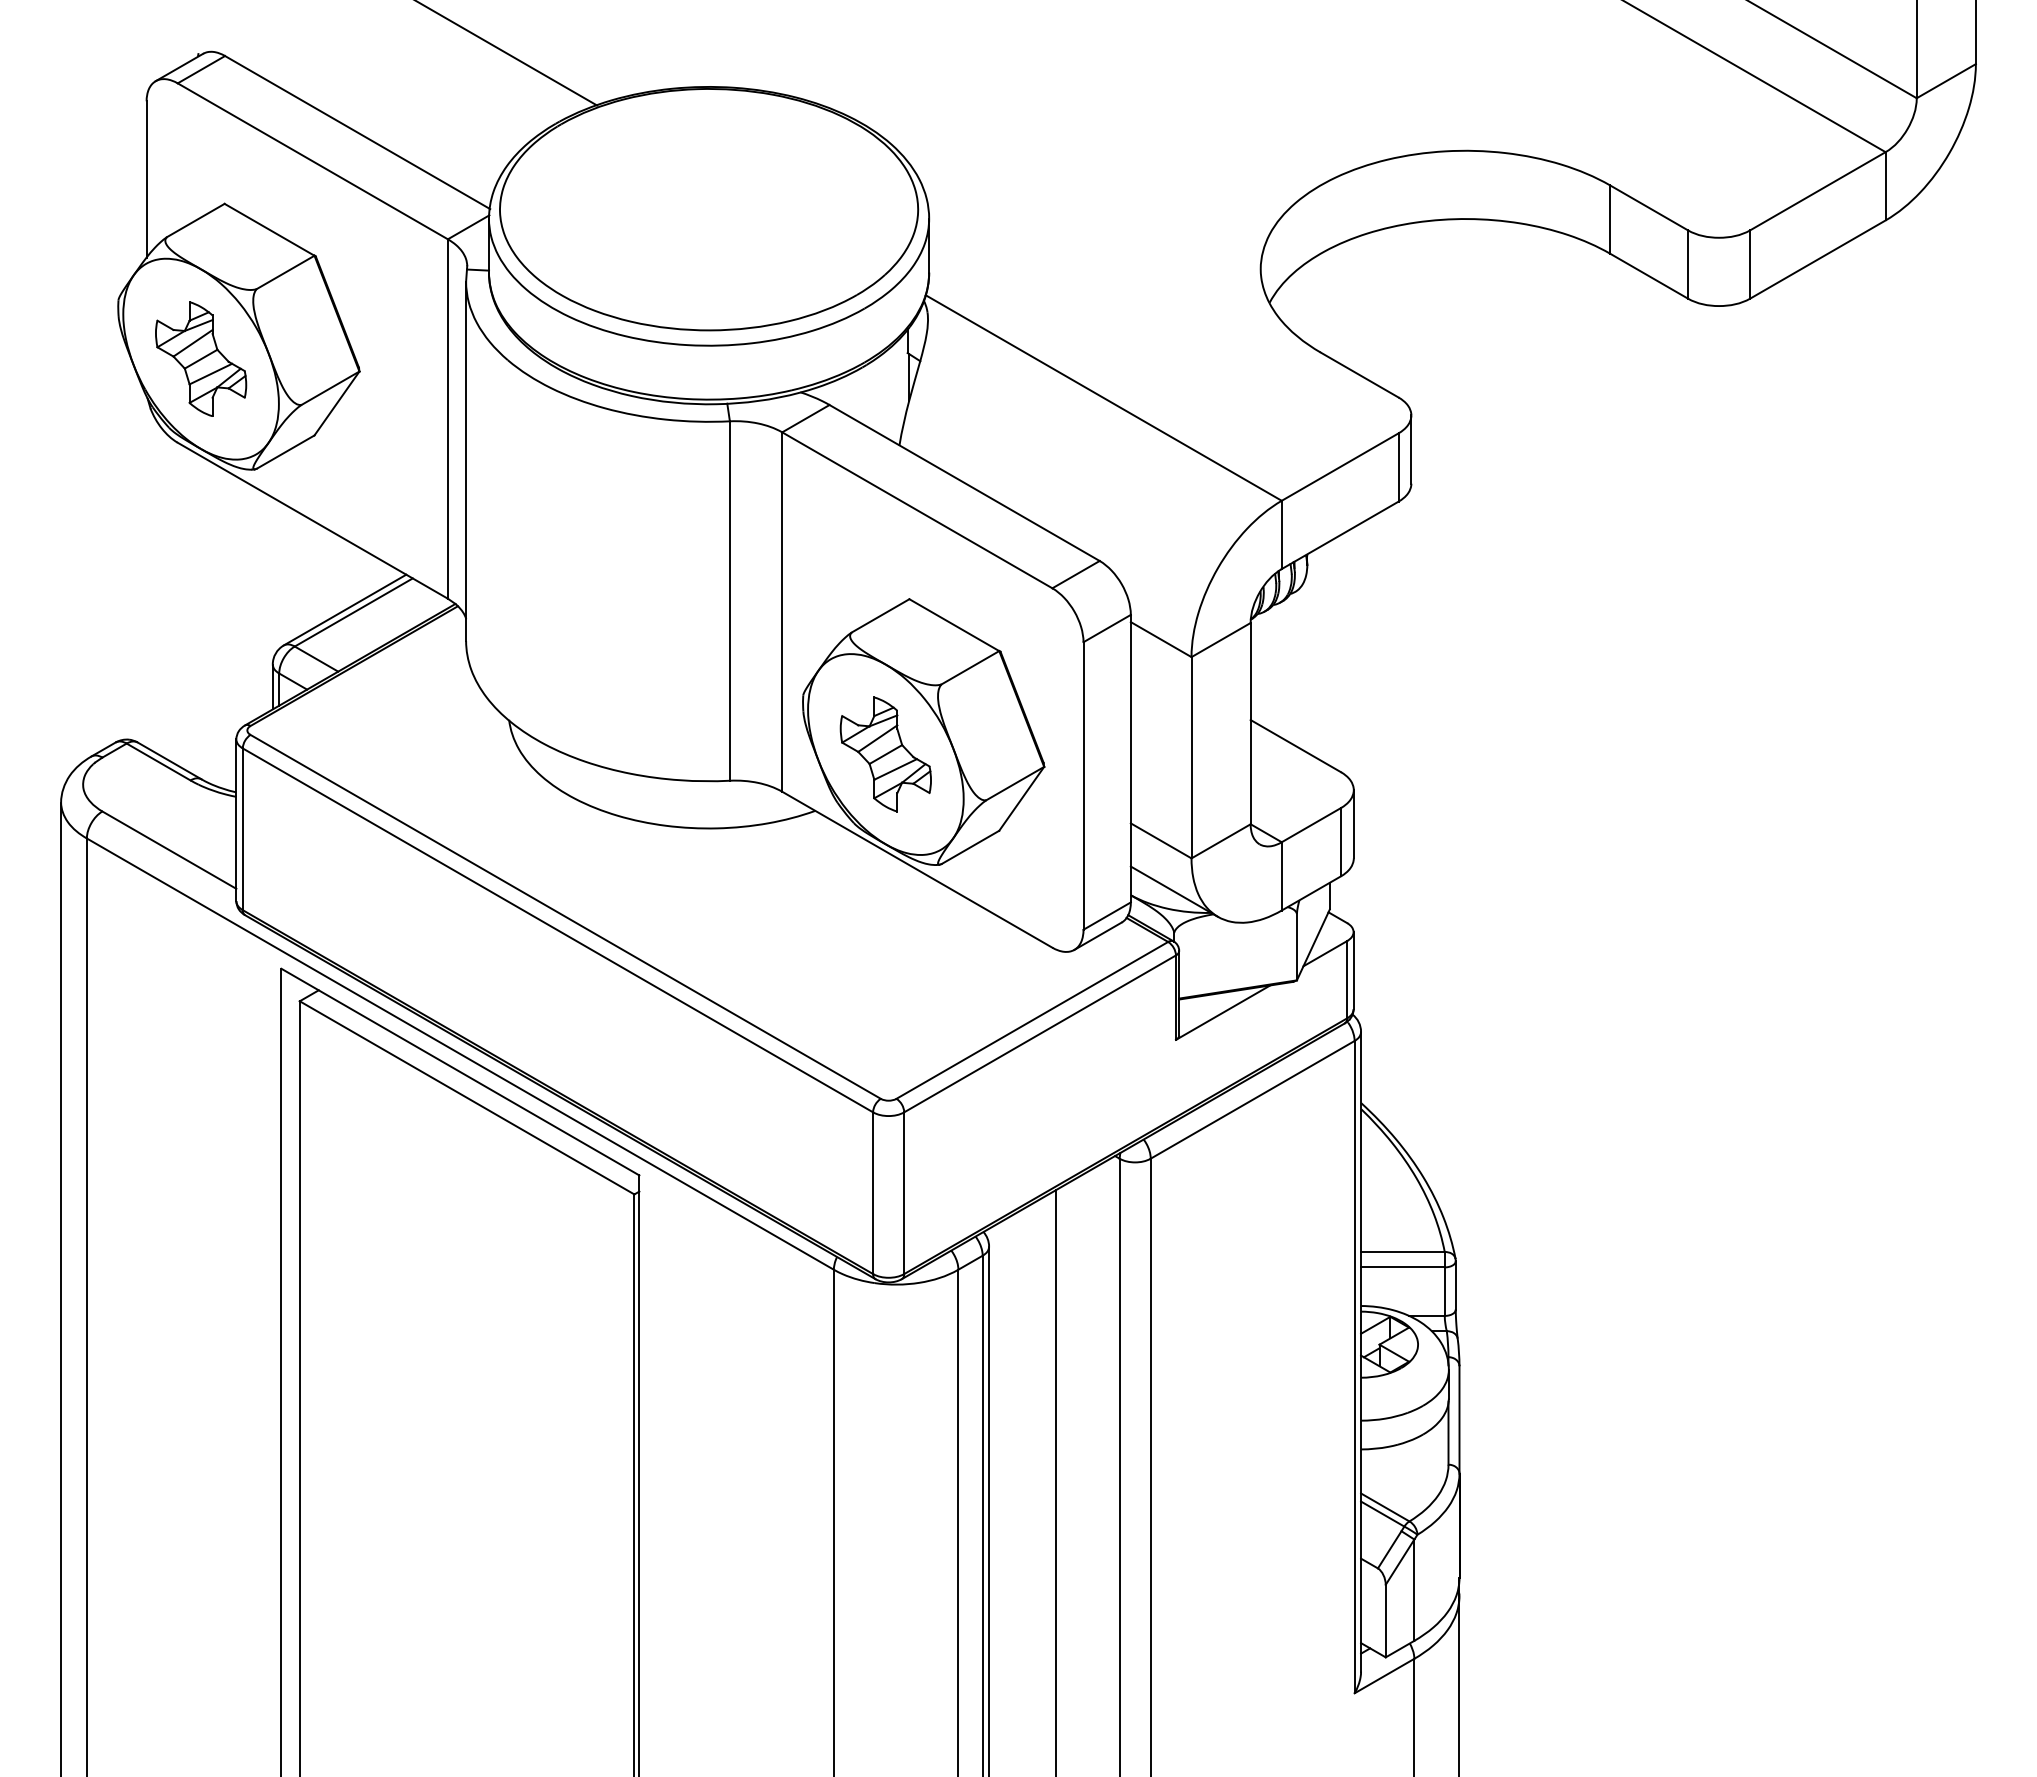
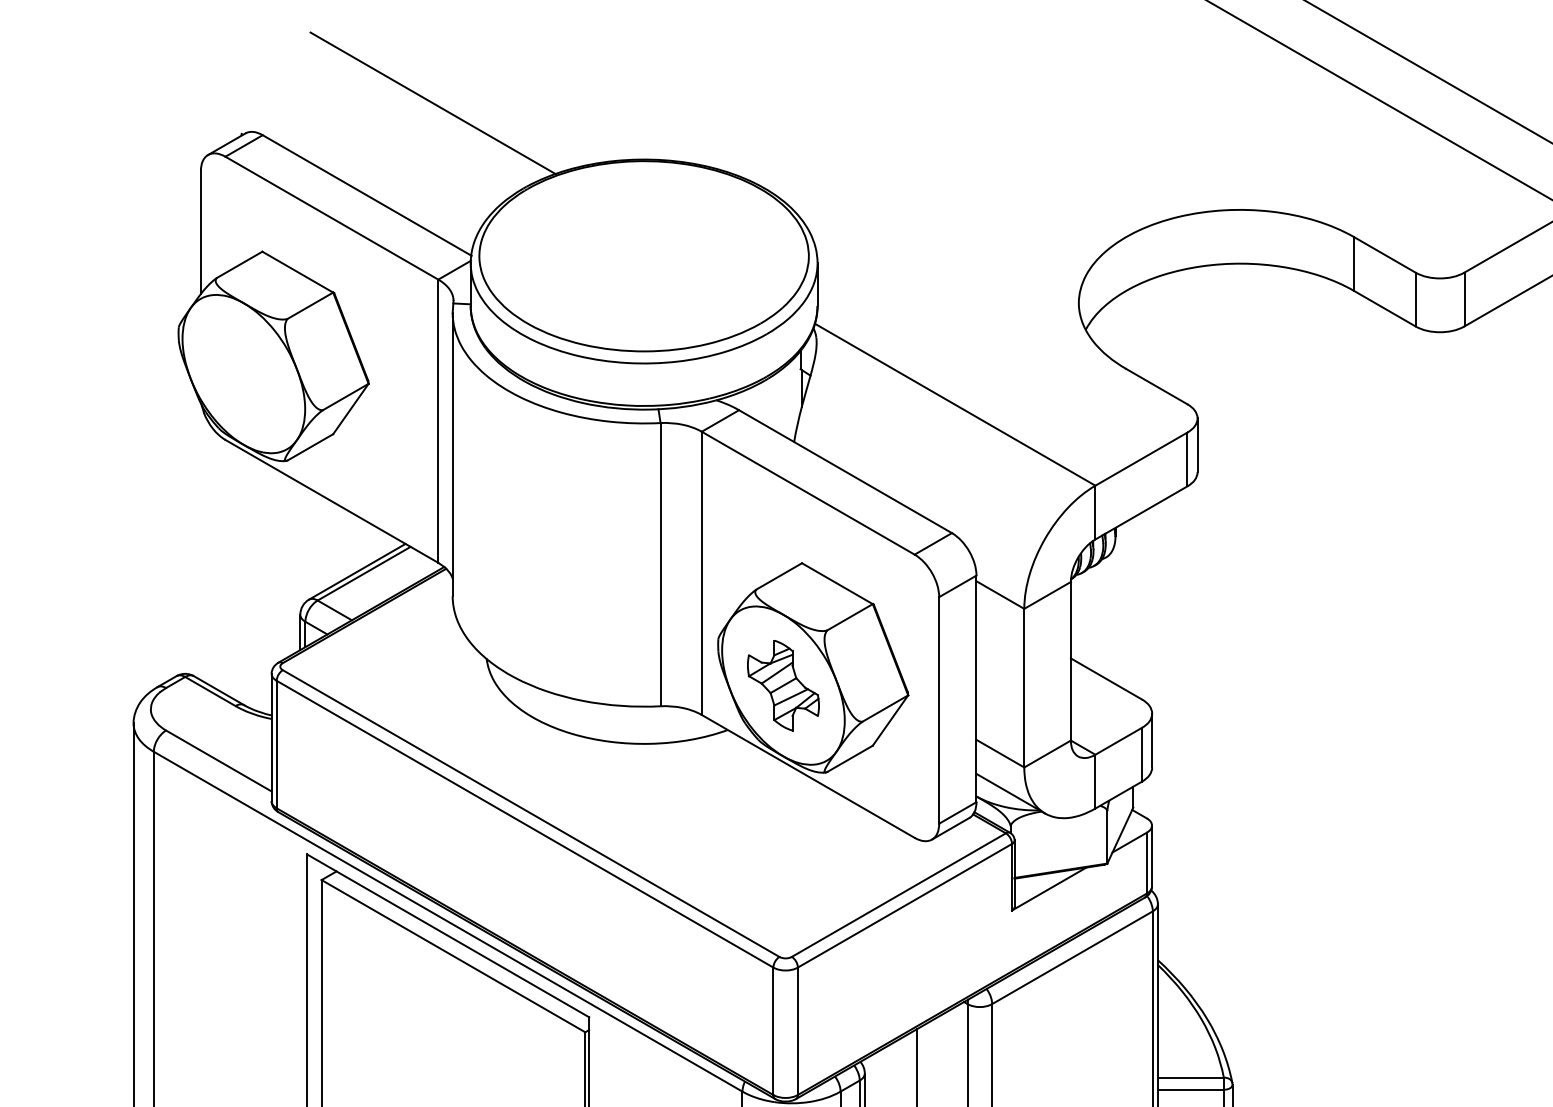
part: (201, 358) -> (244, 373), removed

